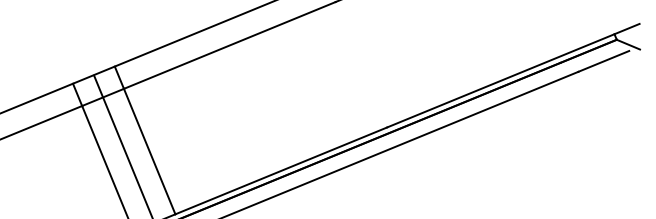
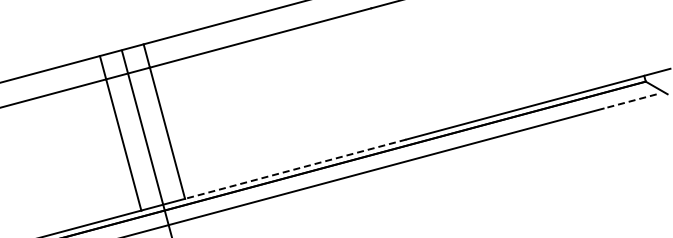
line: (603, 61) -> (629, 101), solid -> dashed
line: (281, 171) -> (295, 169), solid -> dashed

